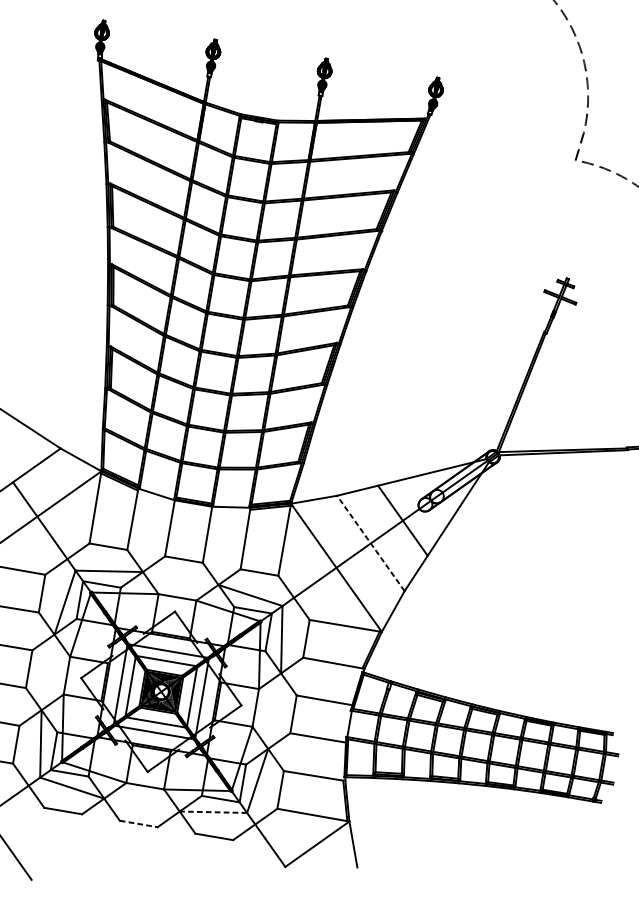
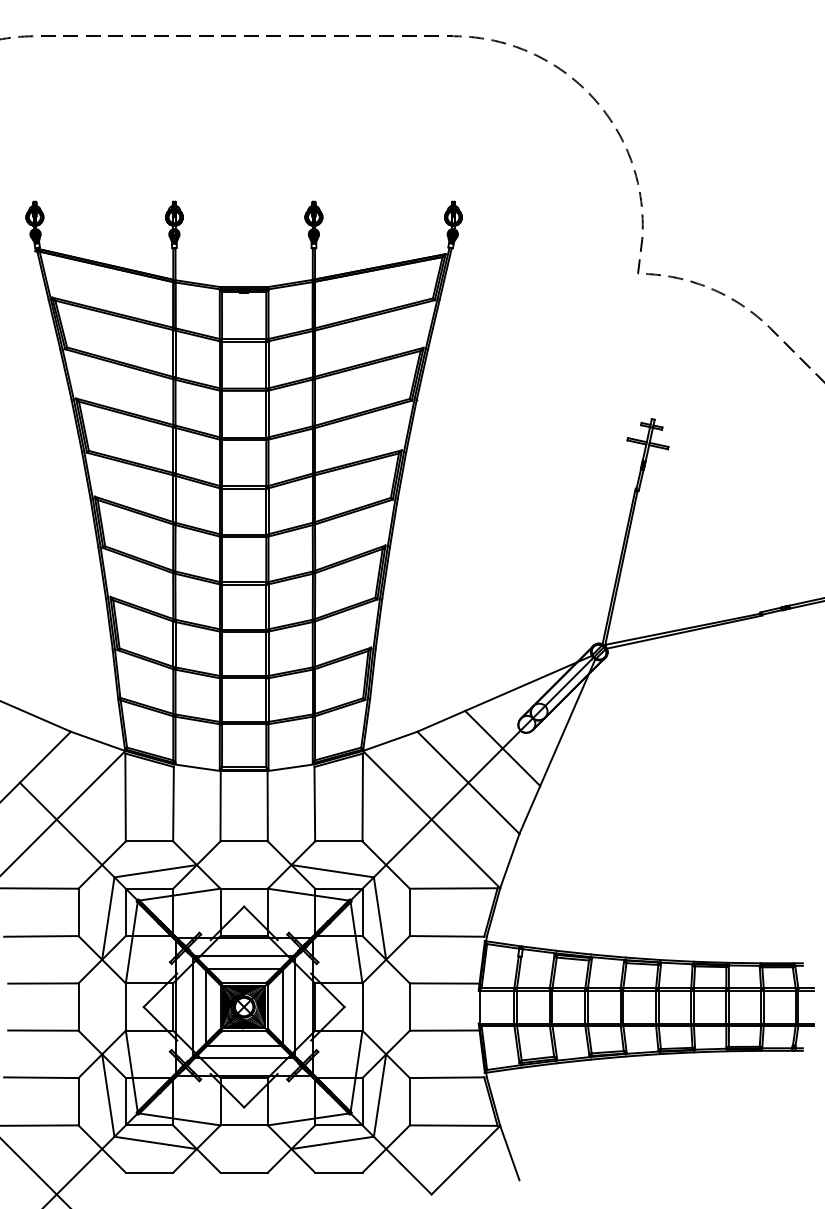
line: (370, 543) -> (468, 782), dashed -> solid
line: (213, 811) -> (332, 1142), dashed -> solid
line: (139, 823) -> (244, 1172), dashed -> solid

